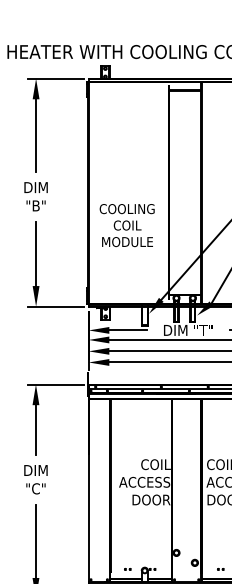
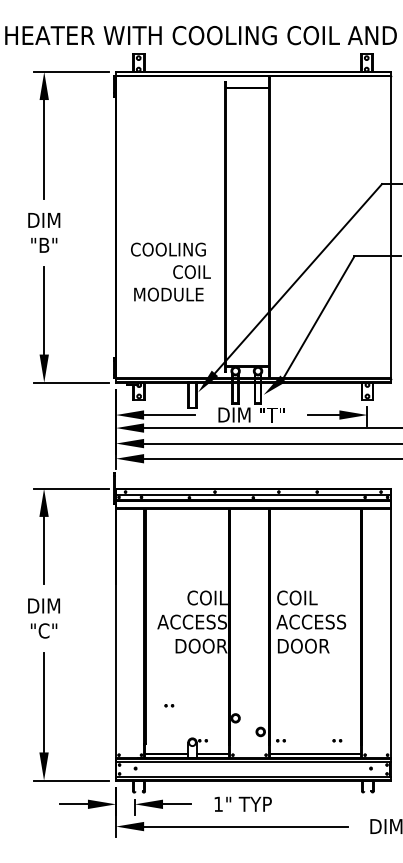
text: (127, 225) -> (191, 271), moved
part: (127, 569) -> (169, 705), moved
part: (220, 569) -> (280, 740), moved

